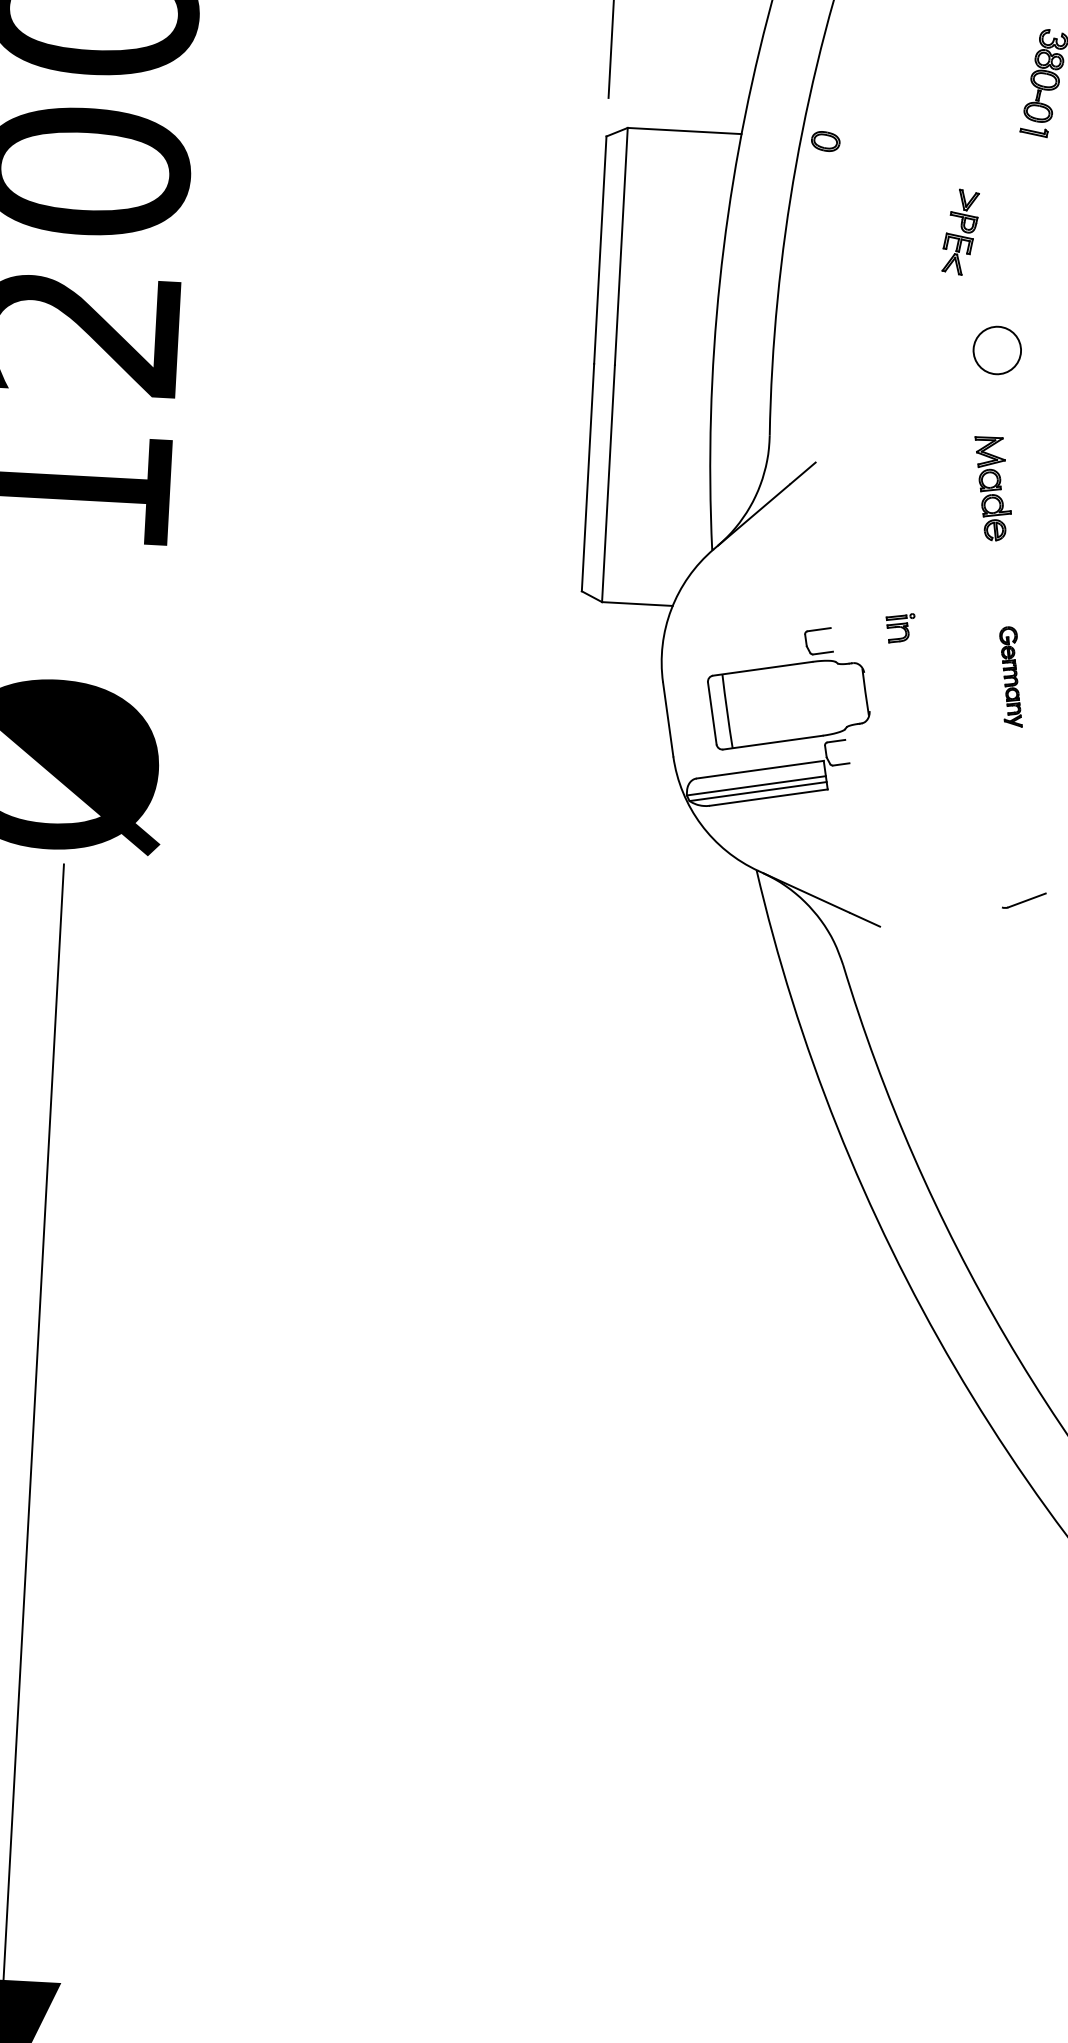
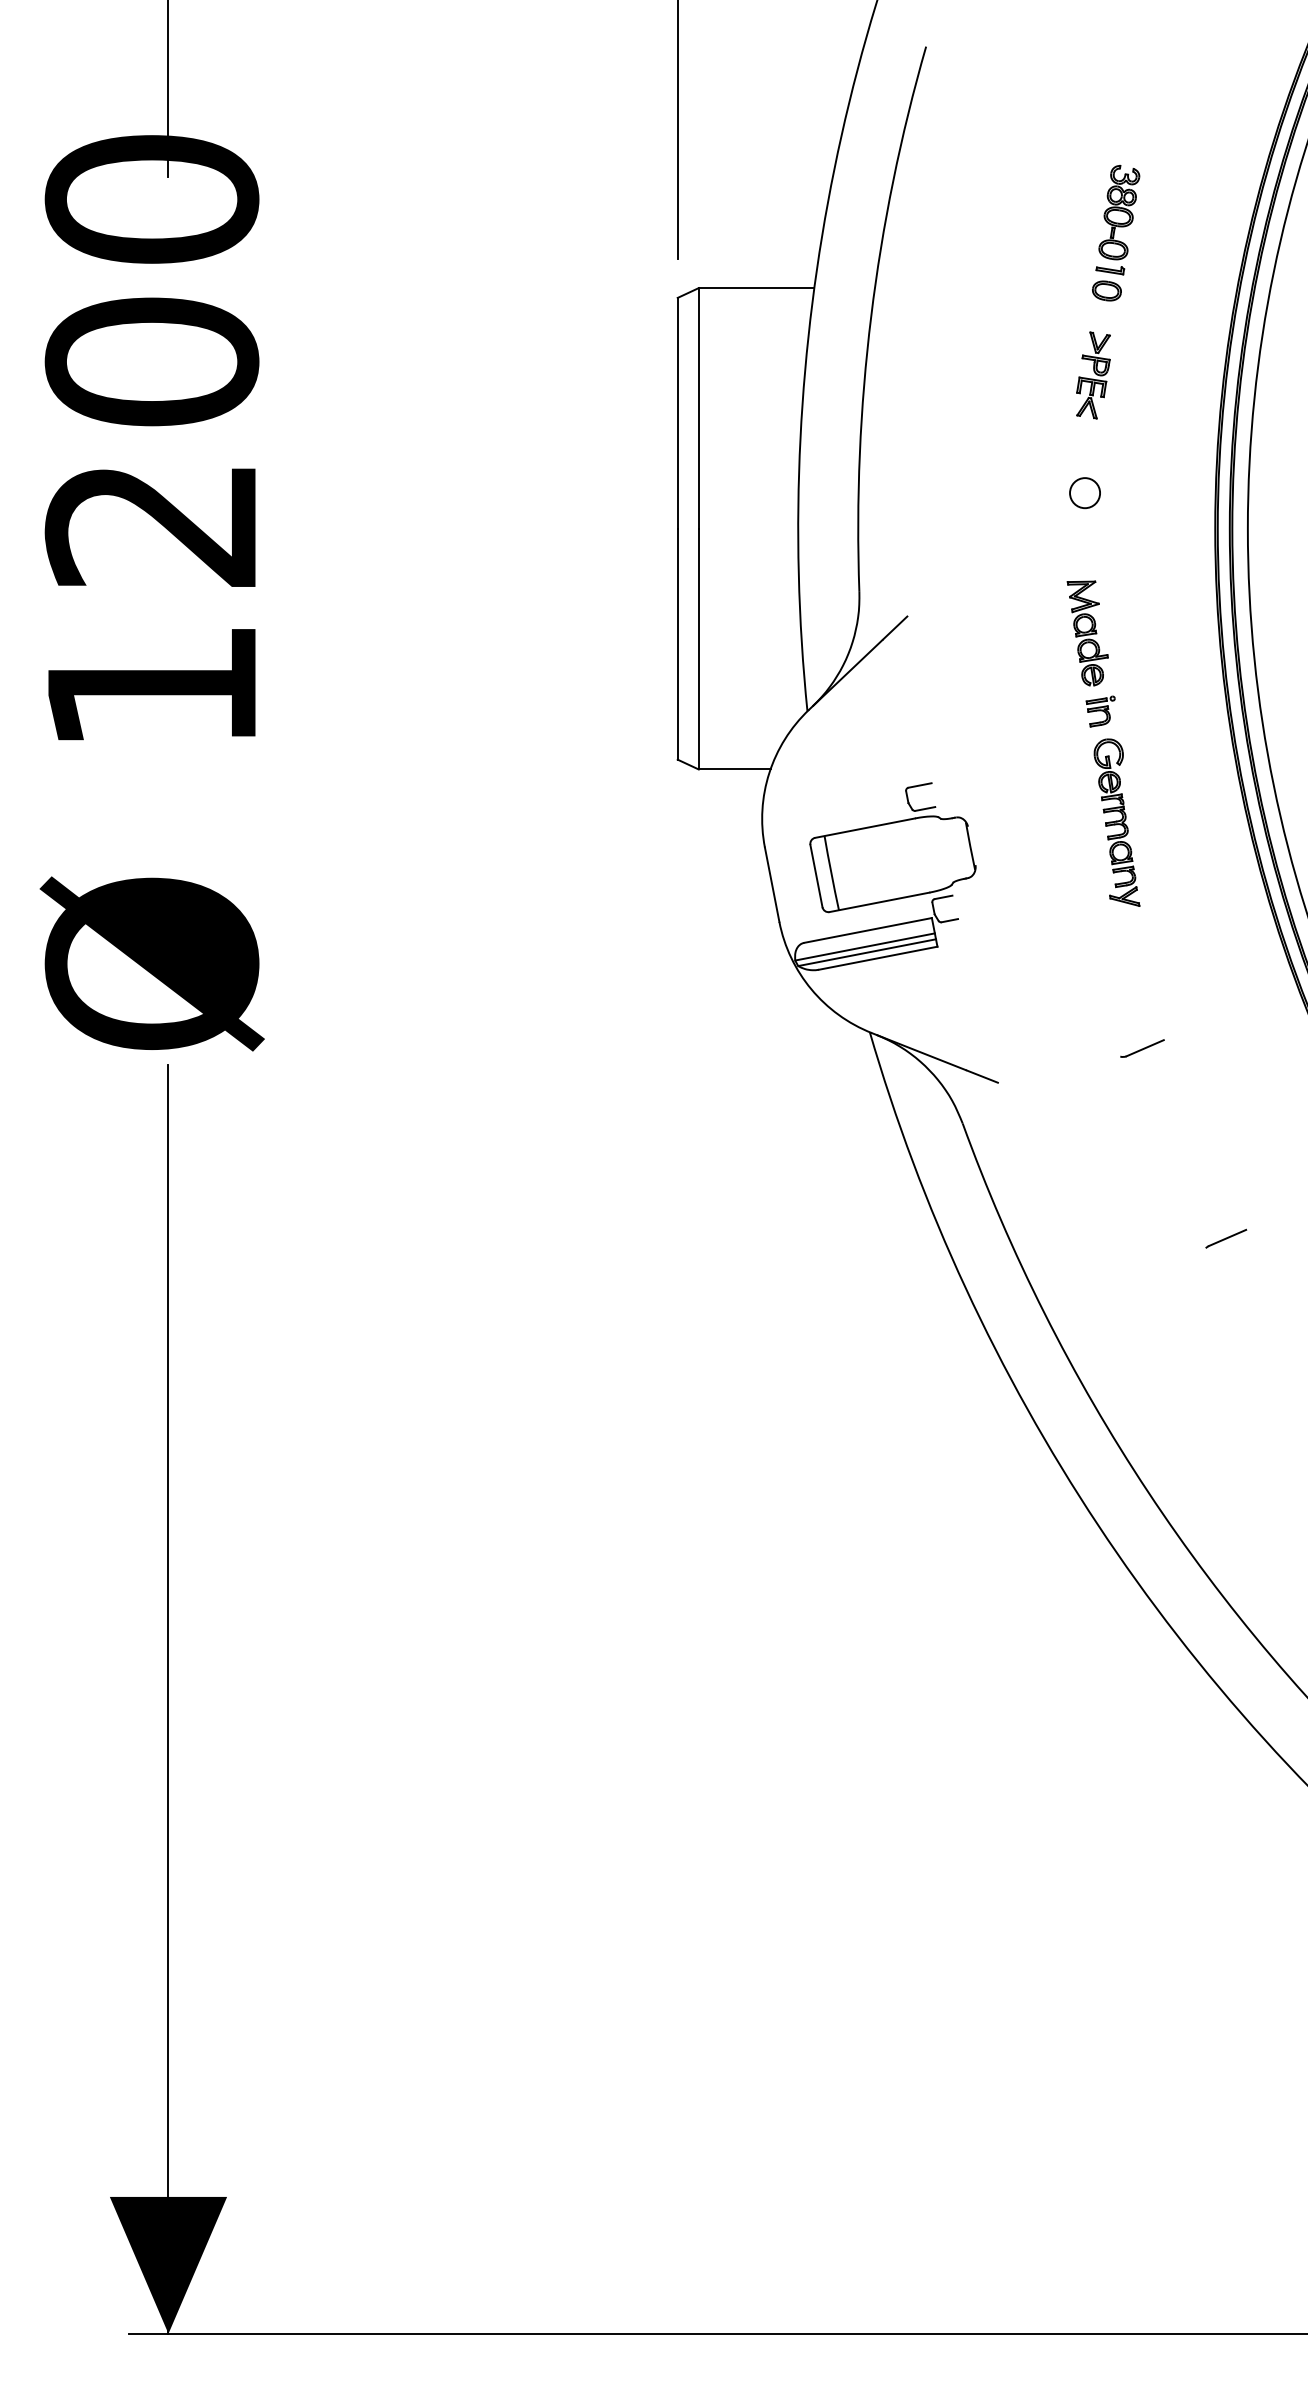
part: (825, 140) -> (1106, 290), moved
part: (960, 232) -> (1093, 375), moved
circle: (997, 350) -> (1085, 493), size x0.62
part: (899, 628) -> (1100, 711), moved
part: (1010, 676) -> (1116, 822), size x1.67

